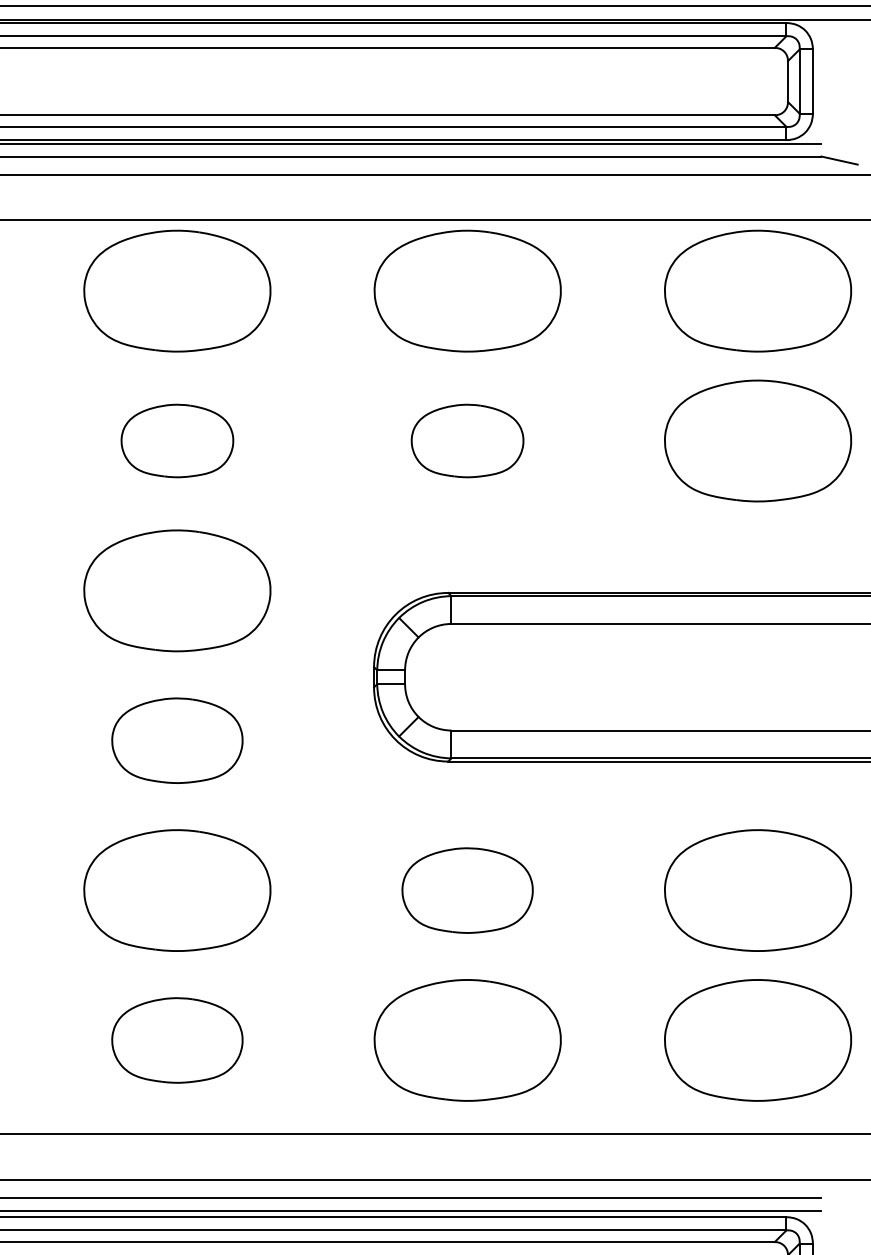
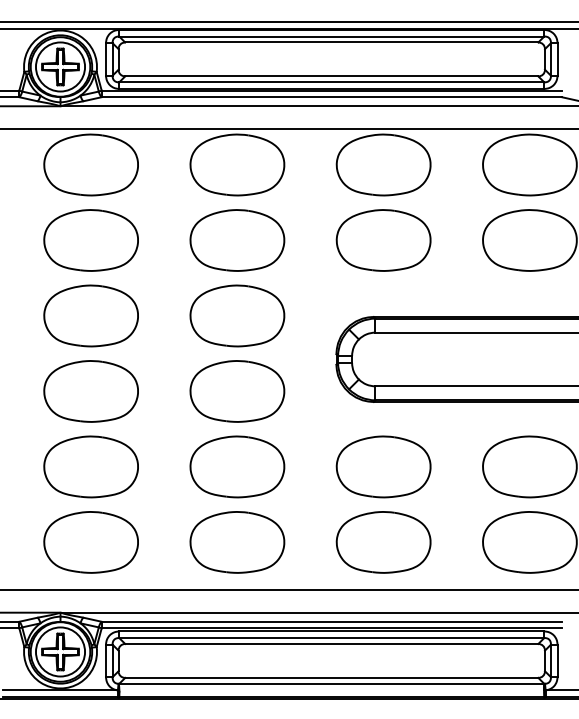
part: (177, 441) -> (237, 240), size x1.67
part: (467, 441) -> (383, 240), size x1.67
part: (177, 740) -> (237, 391), size x1.43
part: (467, 889) -> (383, 466), size x1.43
part: (177, 1040) -> (237, 542), size x1.43

